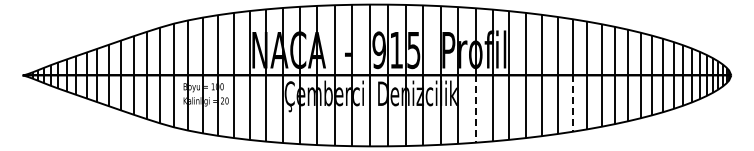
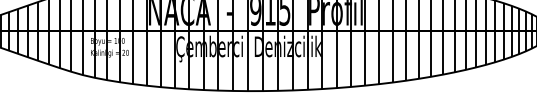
line: (572, 104) -> (418, 55), dashed -> solid
line: (475, 109) -> (336, 60), dashed -> solid

